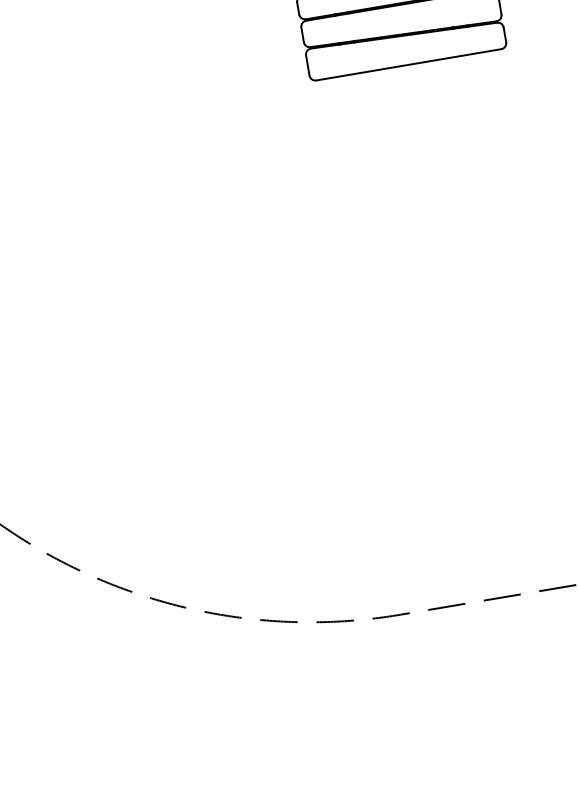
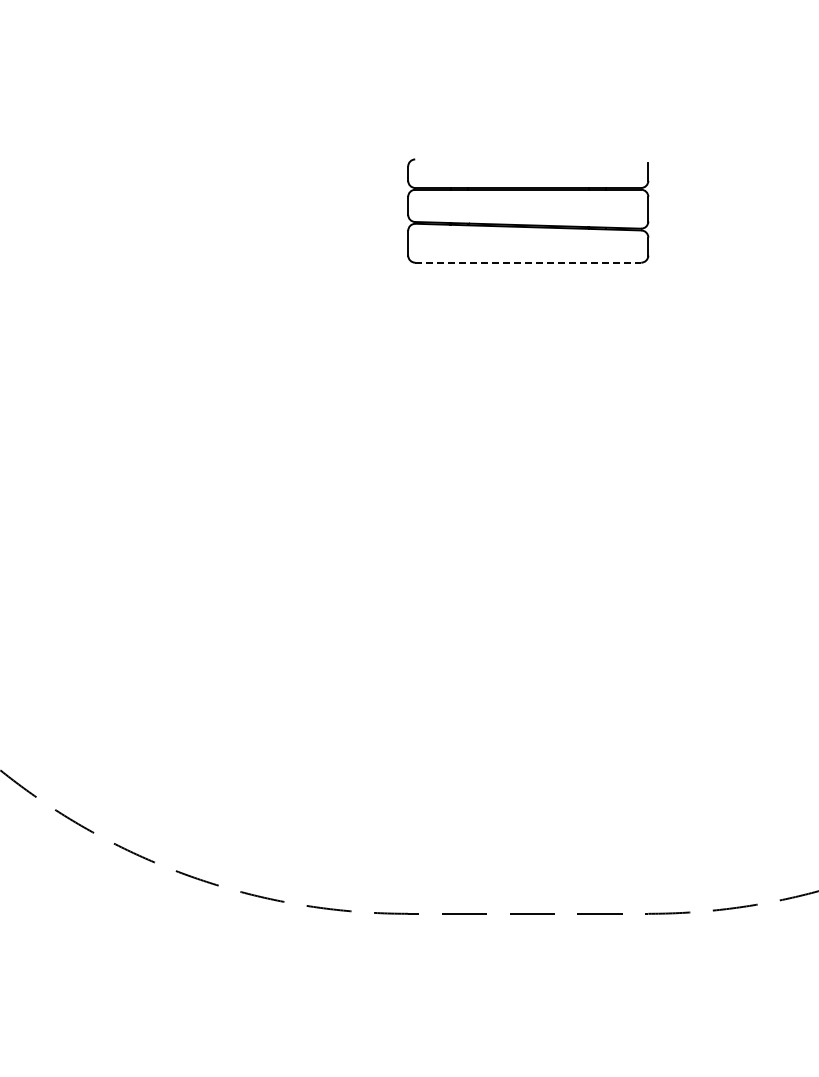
line: (409, 64) -> (528, 262), solid -> dashed

